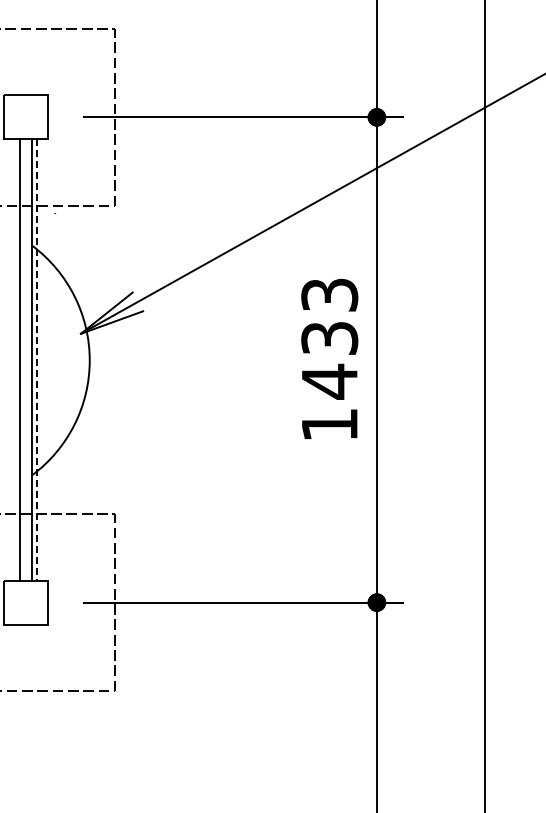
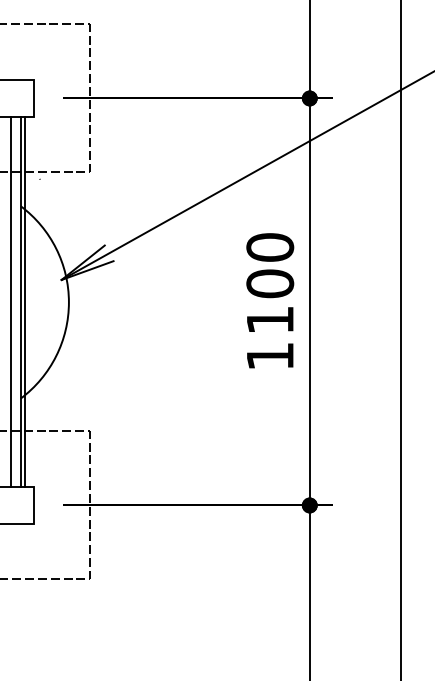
text: (329, 338) -> (270, 283), 1433 -> 1100
line: (37, 360) -> (25, 302), dashed -> solid

